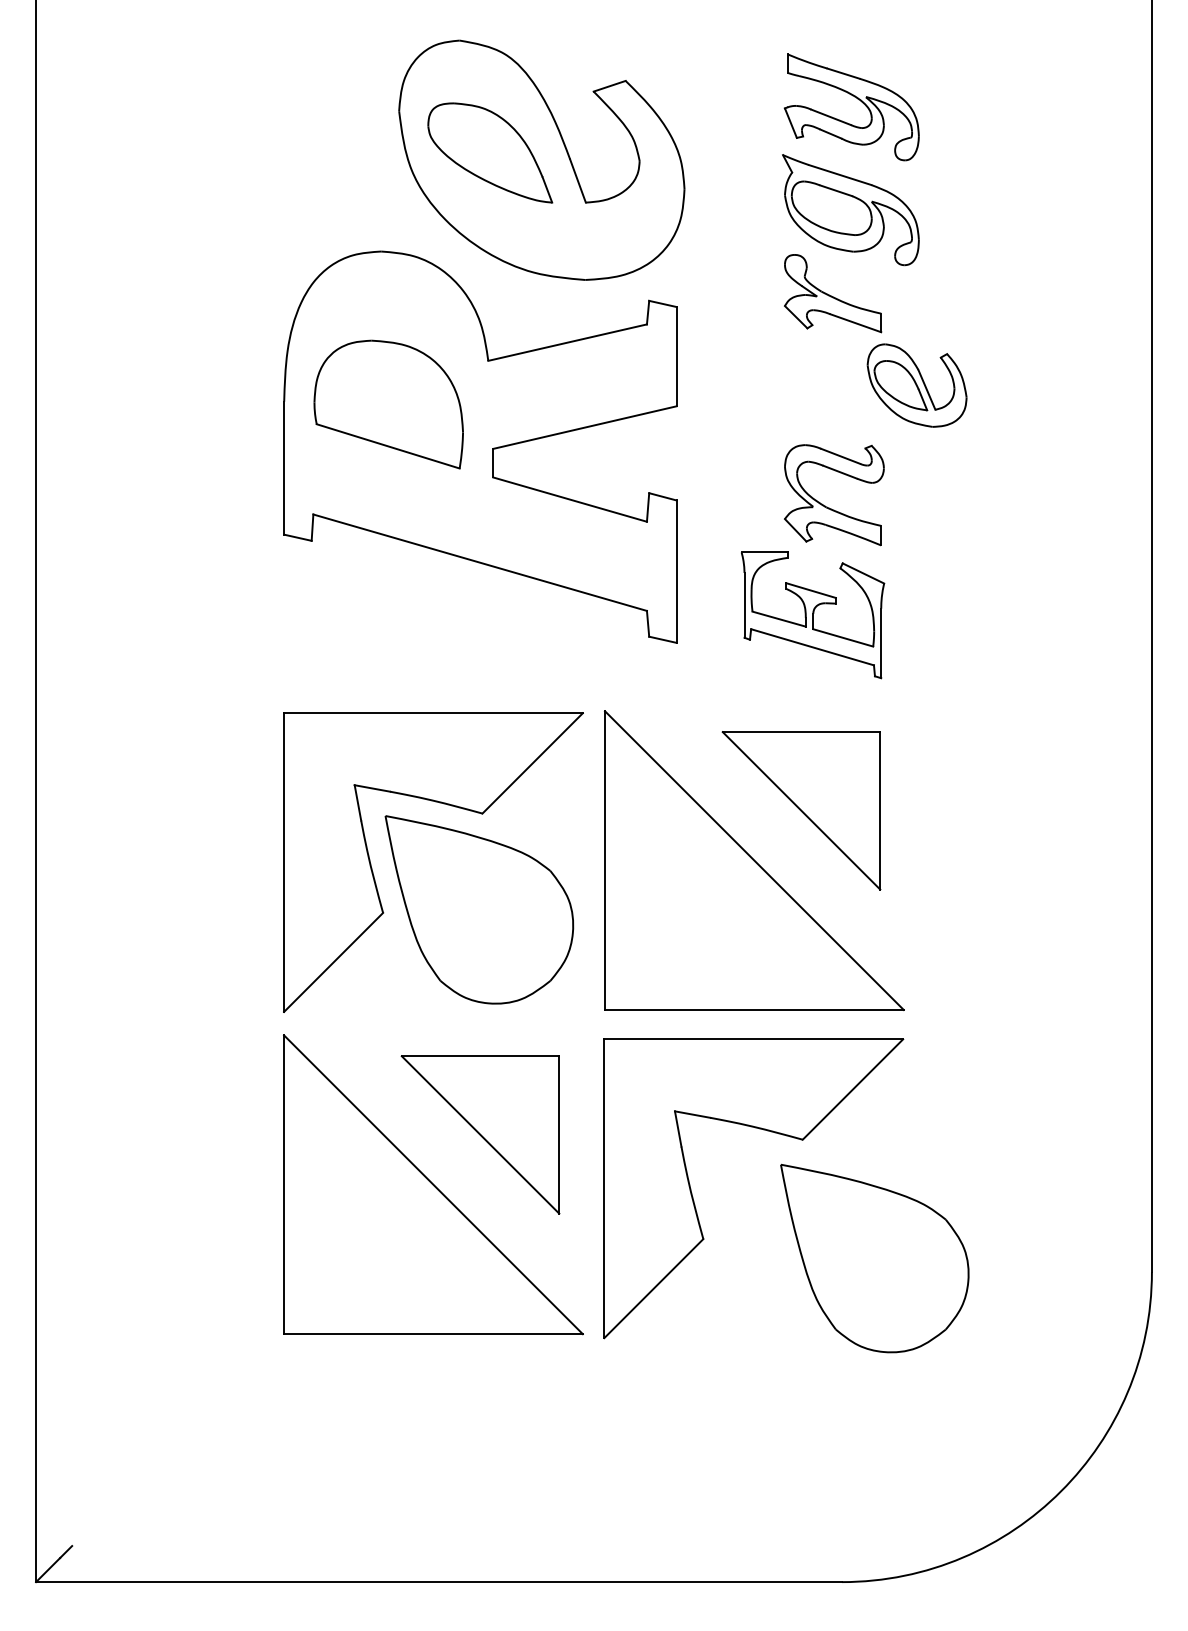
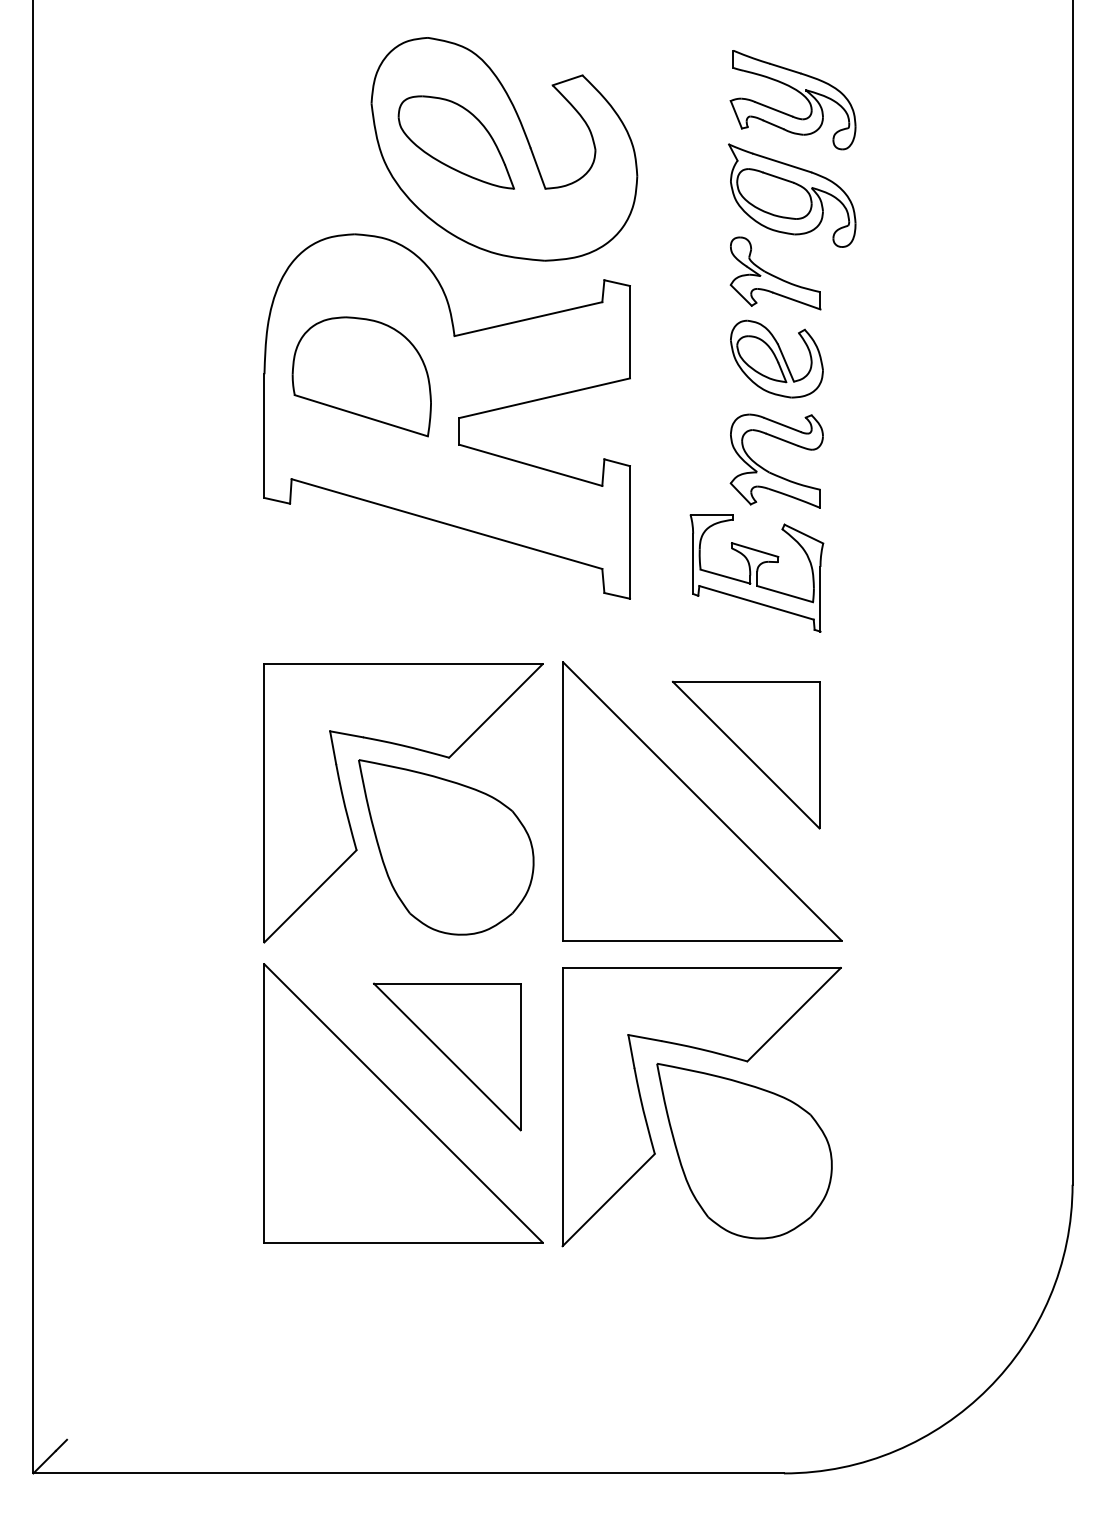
part: (916, 384) -> (776, 358), moved
part: (874, 1257) -> (744, 1150), moved

